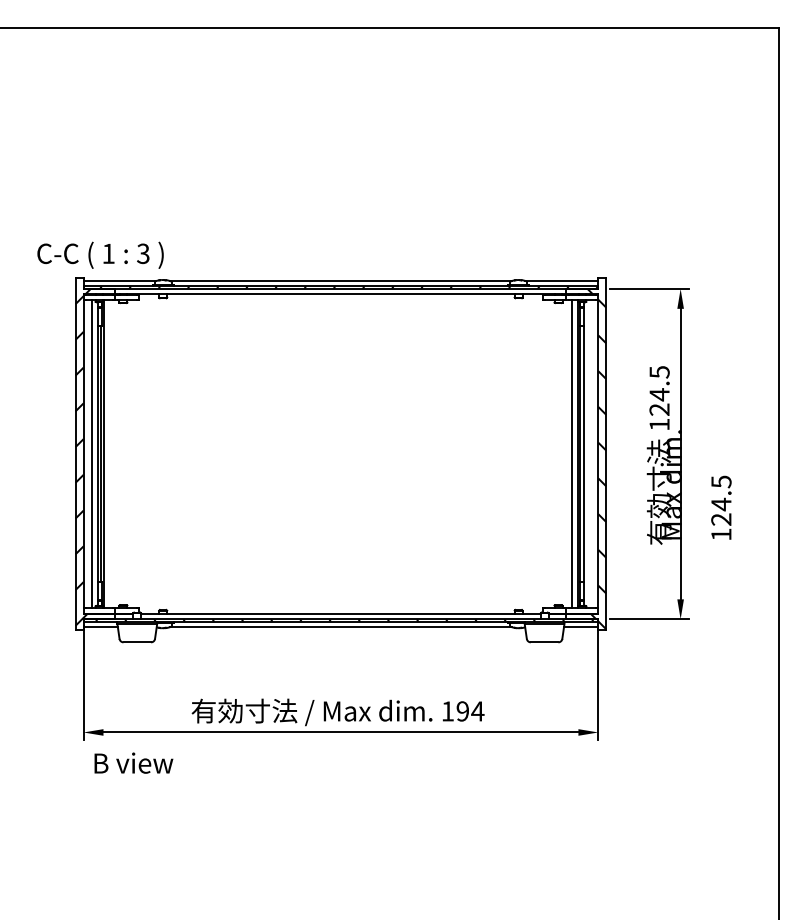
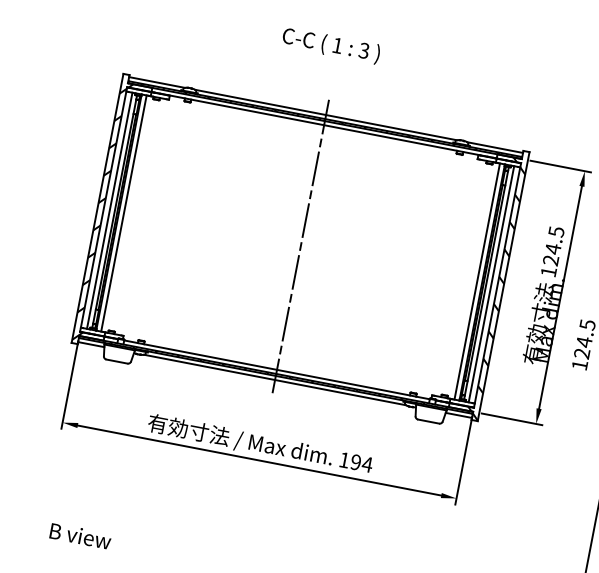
text: (100, 254) -> (331, 45), moved
line: (110, 453) -> (124, 213), added
line: (590, 453) -> (491, 283), added
line: (340, 454) -> (300, 247), added
text: (133, 762) -> (80, 535), moved

